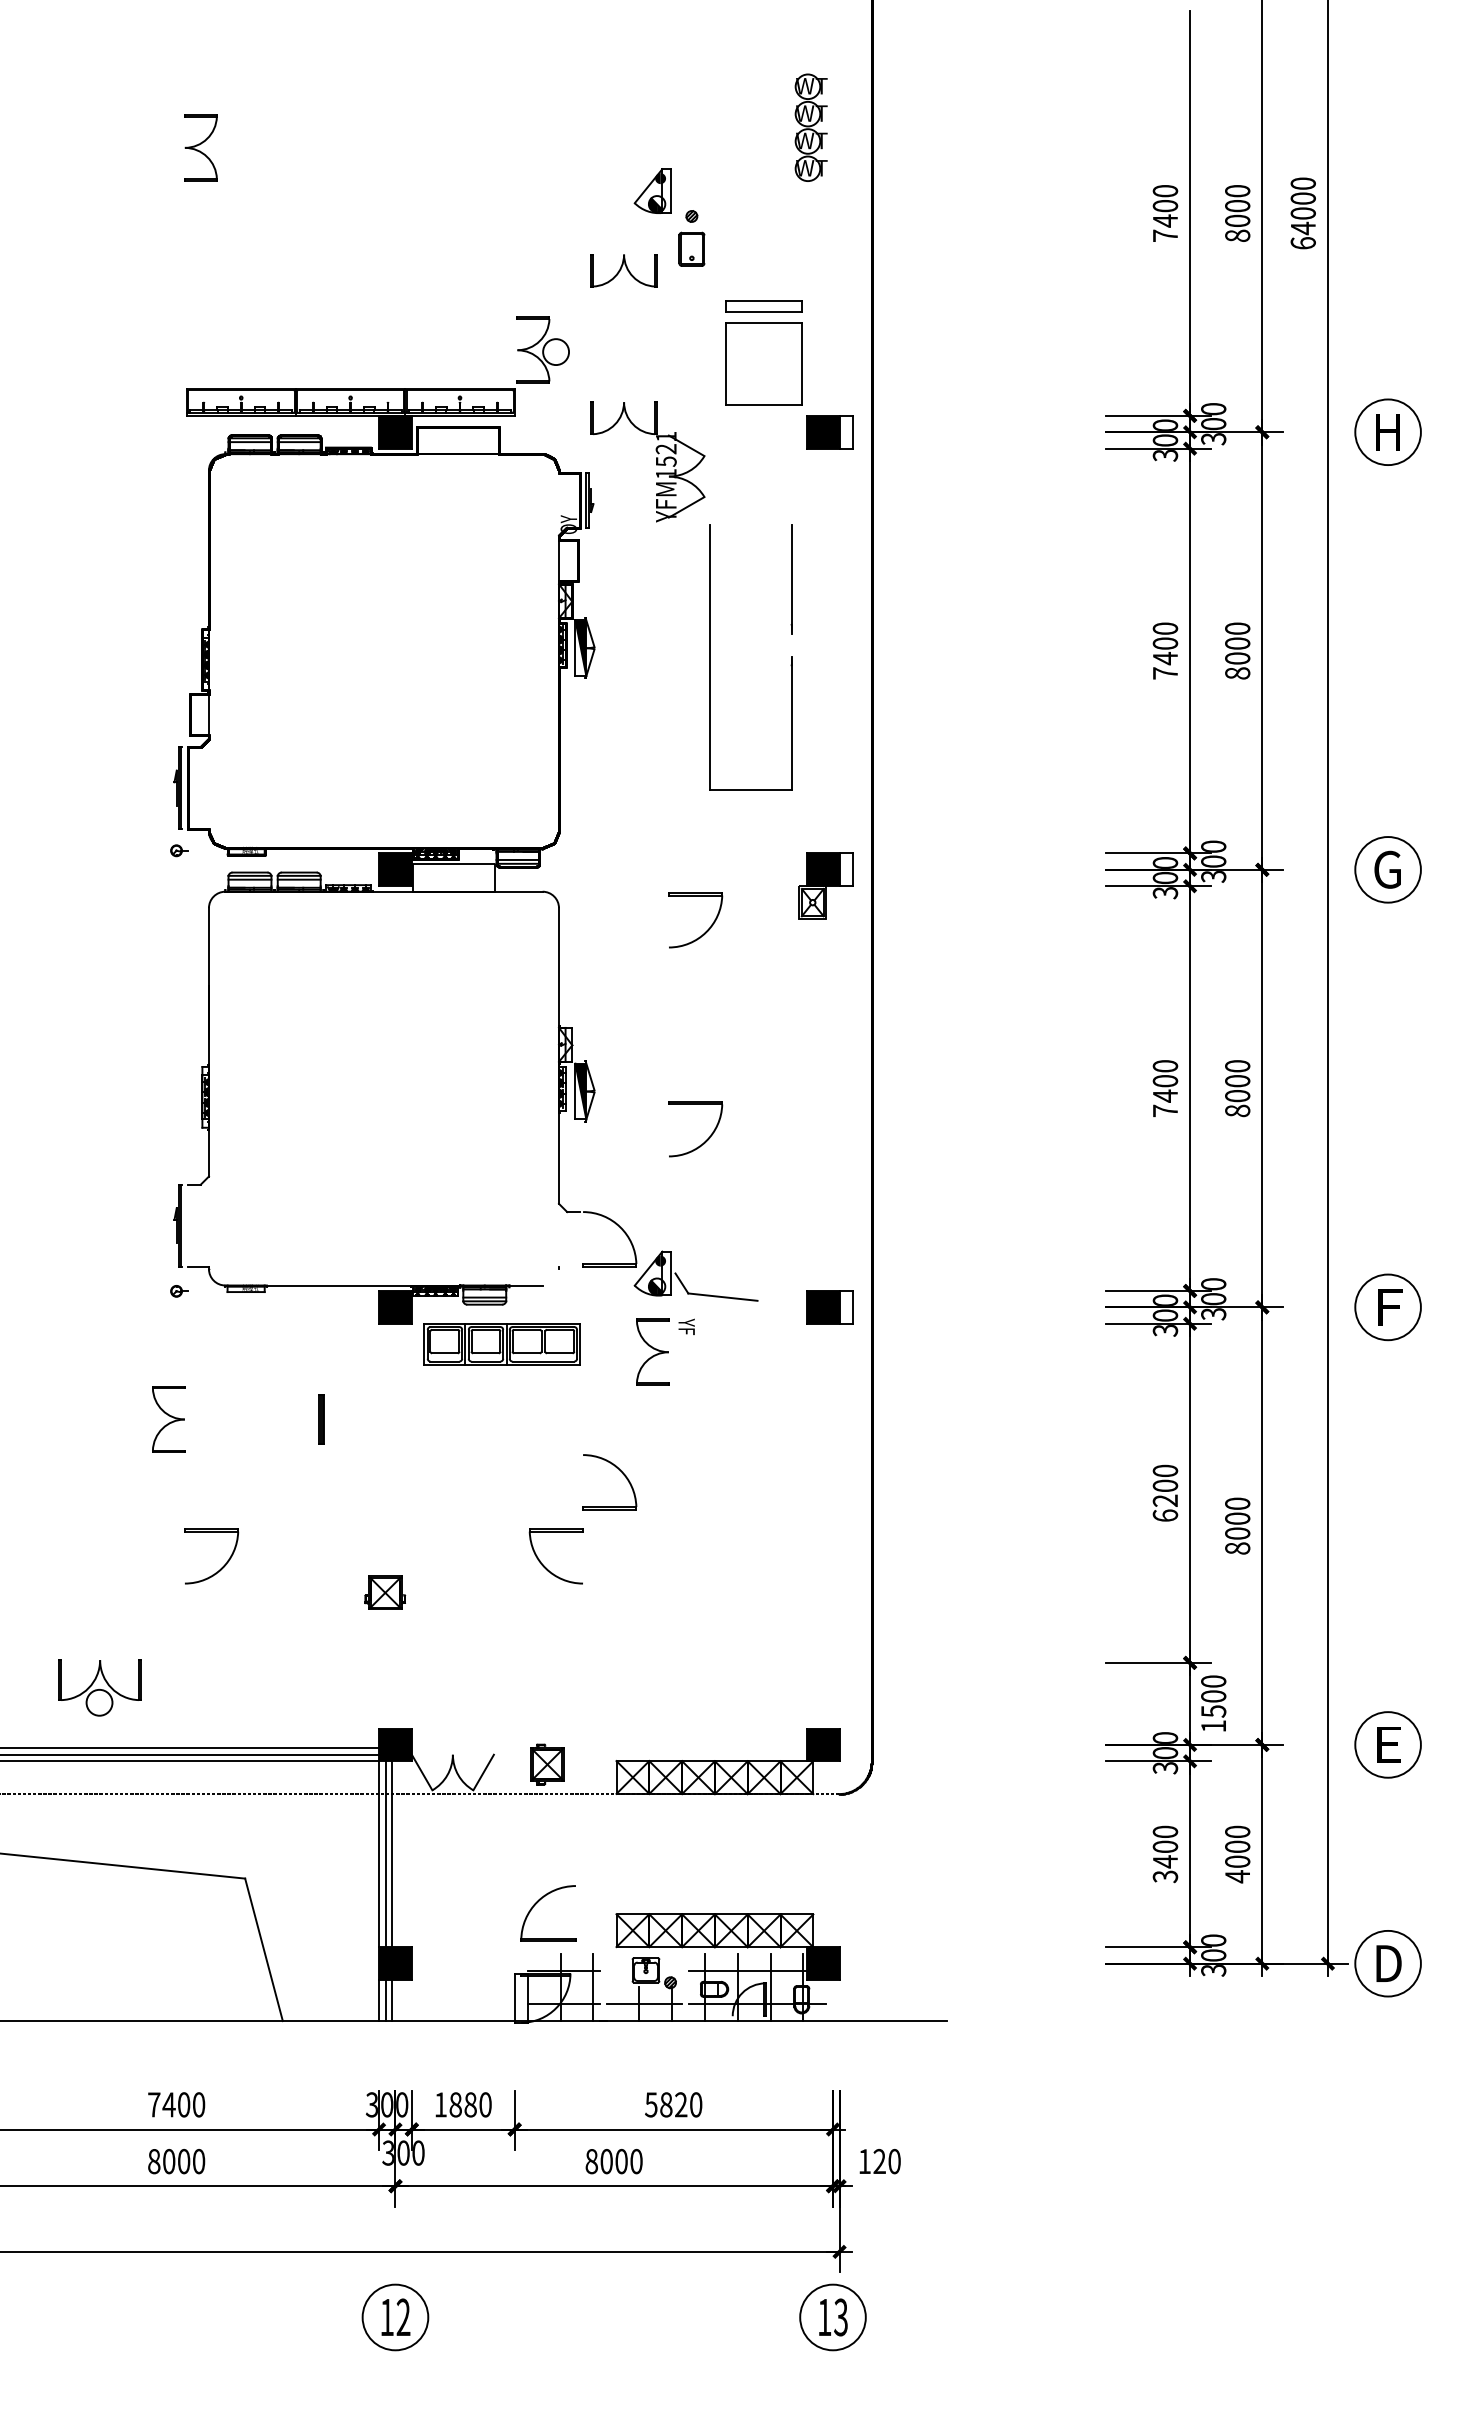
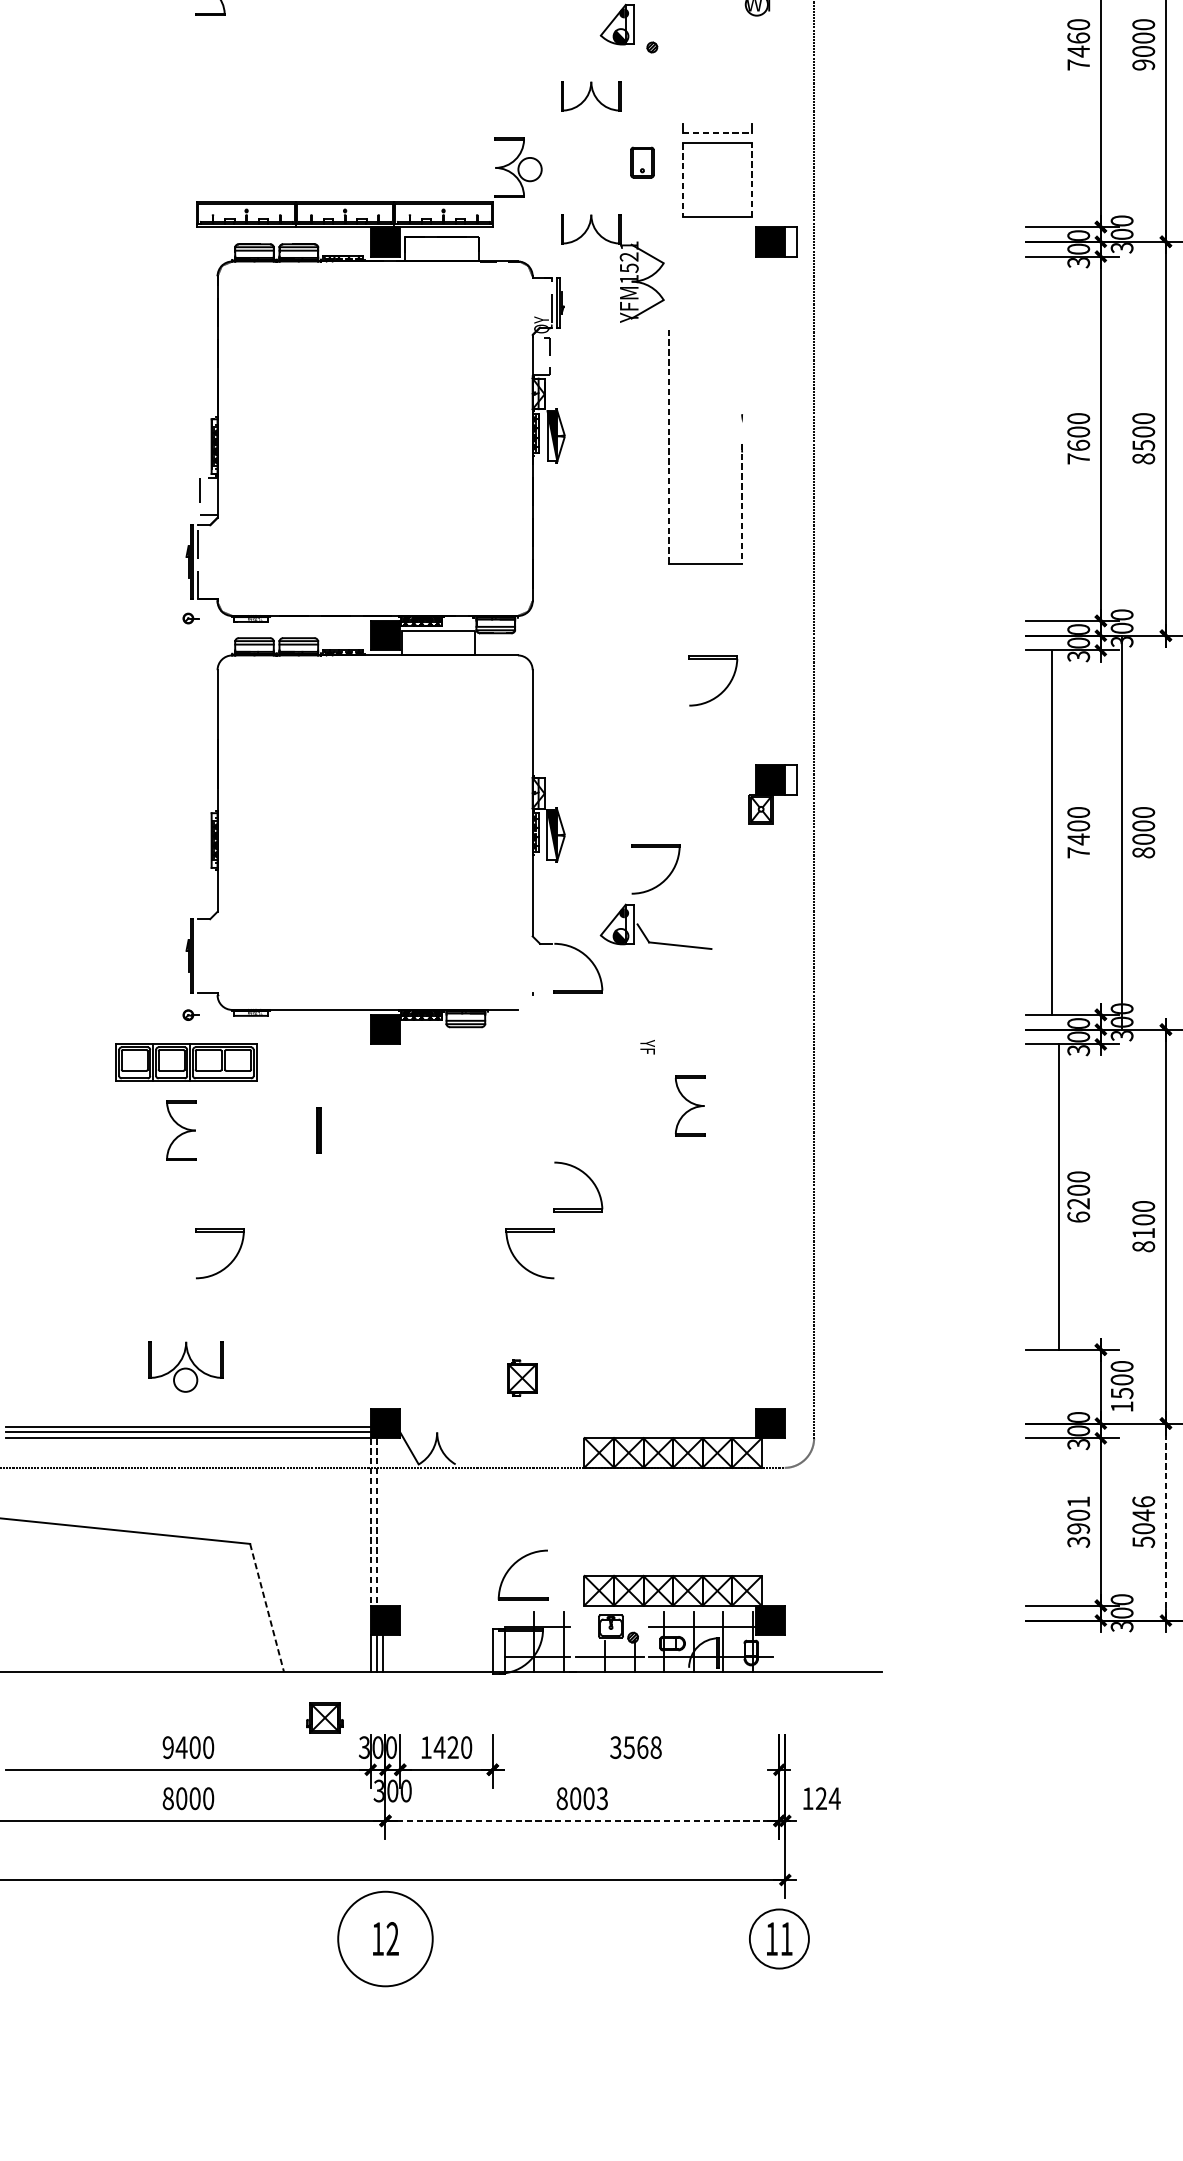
text: (1165, 205) -> (1078, 37), 7400 -> 7460
text: (1237, 235) -> (1143, 64), 8000 -> 9000
part: (691, 248) -> (642, 161), moved
line: (763, 301) -> (716, 124), removed
line: (764, 311) -> (717, 133), solid -> dashed
line: (802, 363) -> (751, 179), solid -> dashed
line: (725, 364) -> (682, 180), solid -> dashed
line: (791, 579) -> (742, 374), removed
line: (710, 657) -> (669, 444), solid -> dashed
text: (1165, 658) -> (1078, 445), 7400 -> 7600
text: (1237, 658) -> (1143, 445), 8000 -> 8500
line: (791, 723) -> (742, 503), solid -> dashed
part: (825, 885) -> (772, 793), moved
part: (706, 930) -> (723, 690), moved
line: (1190, 1088) -> (1052, 832), moved
line: (1262, 1088) -> (1121, 832), moved
part: (683, 1283) -> (644, 933), moved
part: (829, 1307) -> (776, 1029), removed
part: (501, 1344) -> (185, 1063), moved
part: (652, 1351) -> (689, 1105), moved
line: (1190, 1492) -> (1059, 1196), moved
text: (1237, 1533) -> (1143, 1233), 8000 -> 8100
part: (385, 1592) -> (325, 1717), moved
part: (99, 1687) -> (185, 1366), moved
part: (547, 1764) -> (522, 1378), moved
line: (483, 1772) -> (464, 1448), removed
text: (1165, 1846) -> (1078, 1515), 3400 -> 3901
line: (379, 1854) -> (371, 1522), solid -> dashed
line: (385, 1854) -> (376, 1522), solid -> dashed
line: (392, 1854) -> (382, 1522), removed
text: (1237, 1854) -> (1143, 1522), 4000 -> 5046
line: (1262, 1854) -> (1166, 1522), solid -> dashed
line: (264, 1949) -> (267, 1607), solid -> dashed
text: (154, 2104) -> (168, 1747), 7400 -> 9400
text: (462, 2104) -> (445, 1747), 1880 -> 1420
text: (673, 2104) -> (635, 1747), 5820 -> 3568
line: (673, 2129) -> (635, 1769), removed
text: (636, 2161) -> (602, 1798), 8000 -> 8003
text: (894, 2161) -> (834, 1798), 120 -> 124
line: (614, 2186) -> (582, 1821), solid -> dashed
circle: (395, 2317) -> (385, 1939), size x1.6
text: (840, 2317) -> (786, 1939), 13 -> 11

